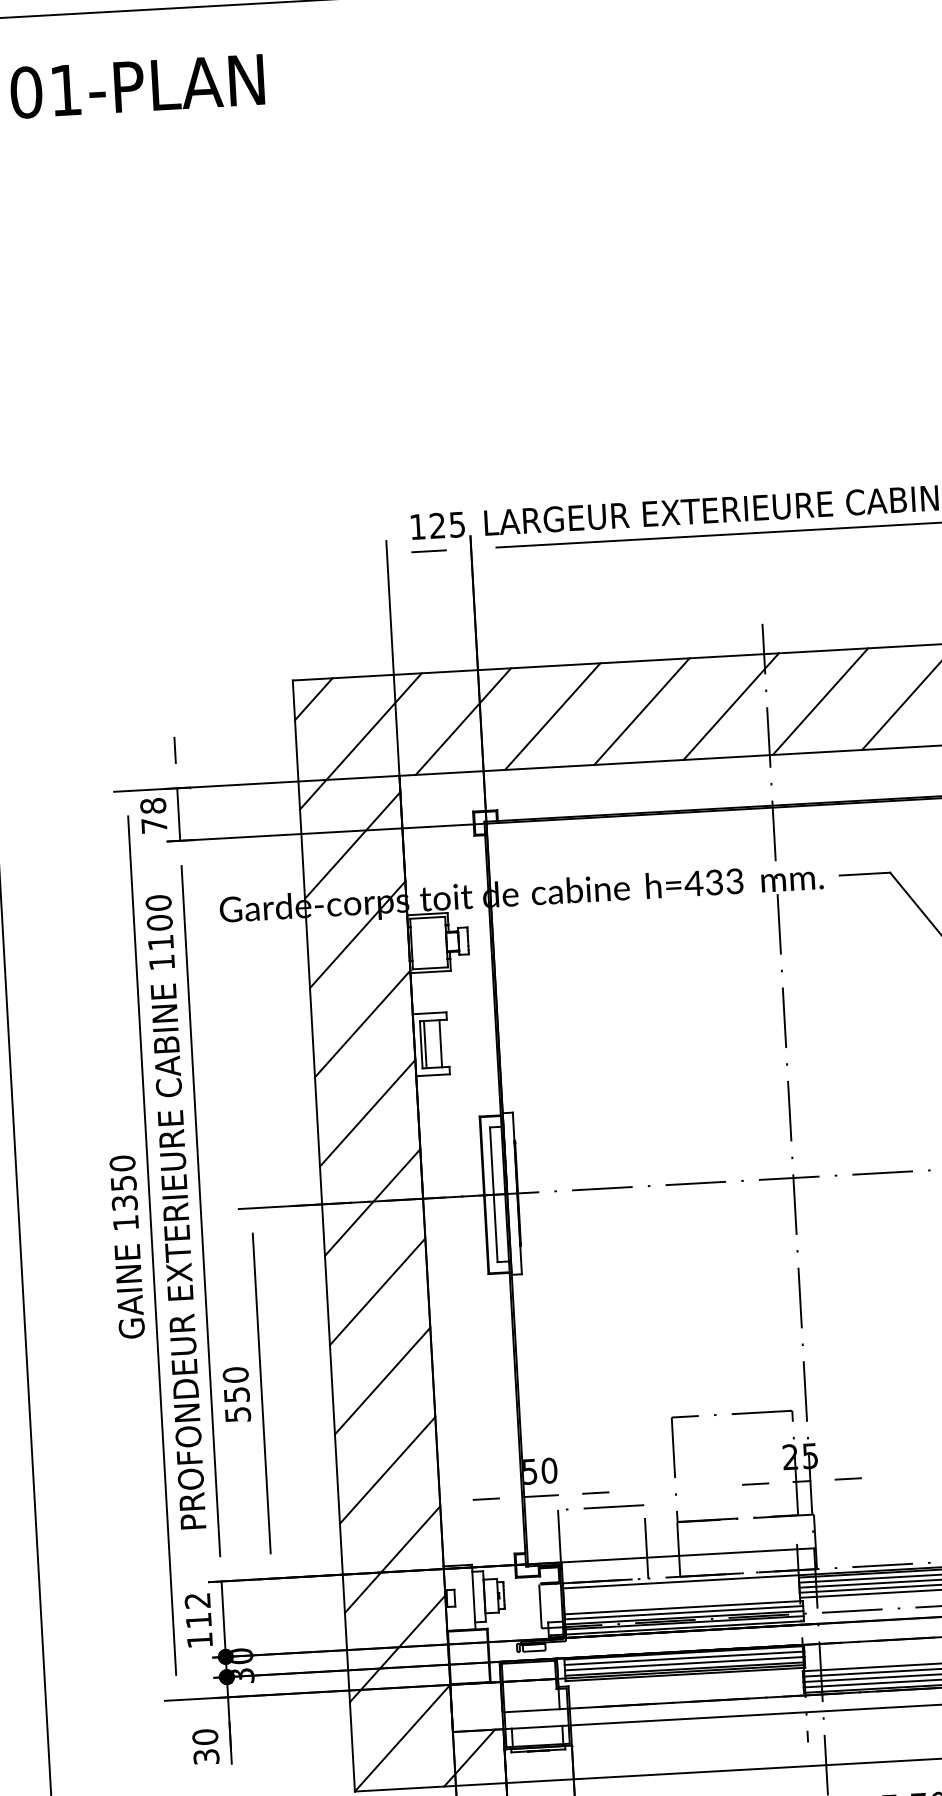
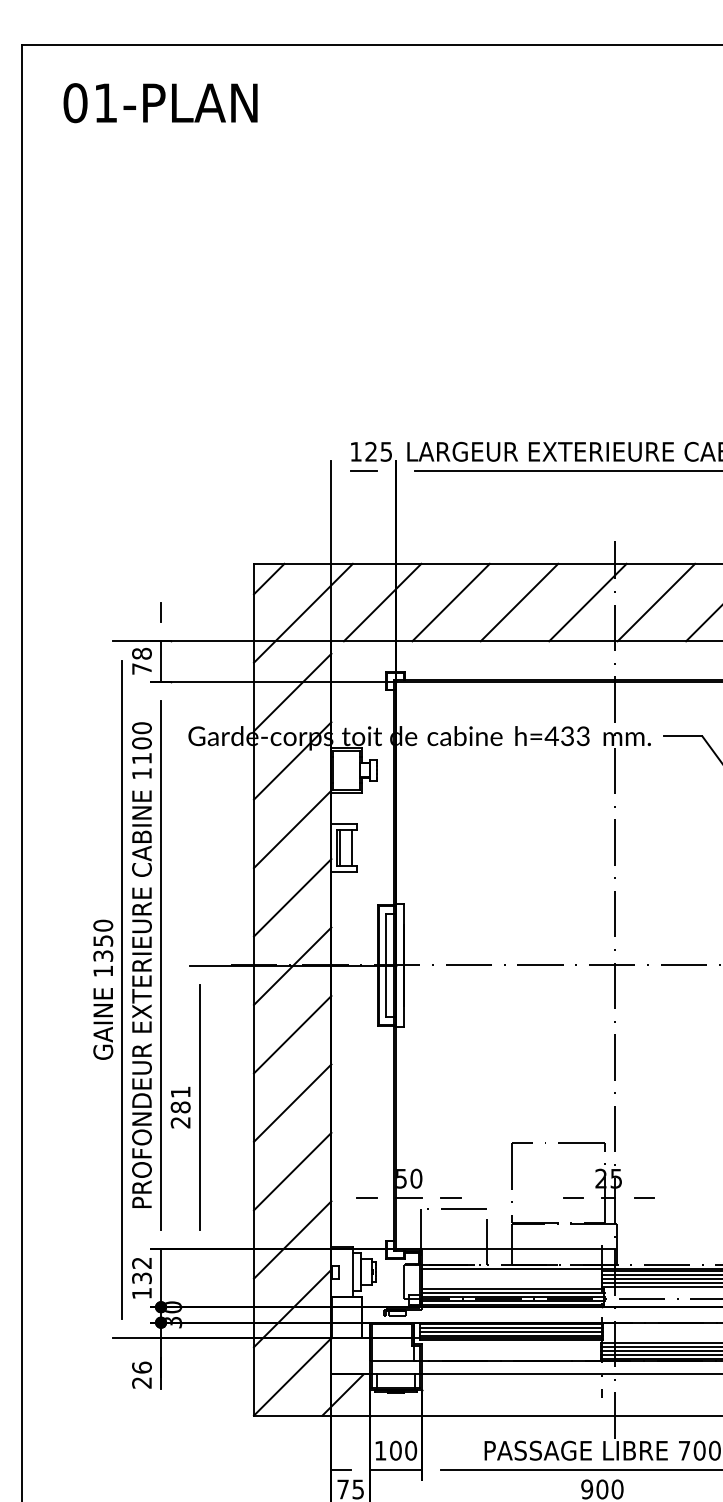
text: (236, 1394) -> (180, 1107), 550 -> 281
text: (198, 1620) -> (141, 1278), 112 -> 132
text: (205, 1746) -> (141, 1374), 30 -> 26

